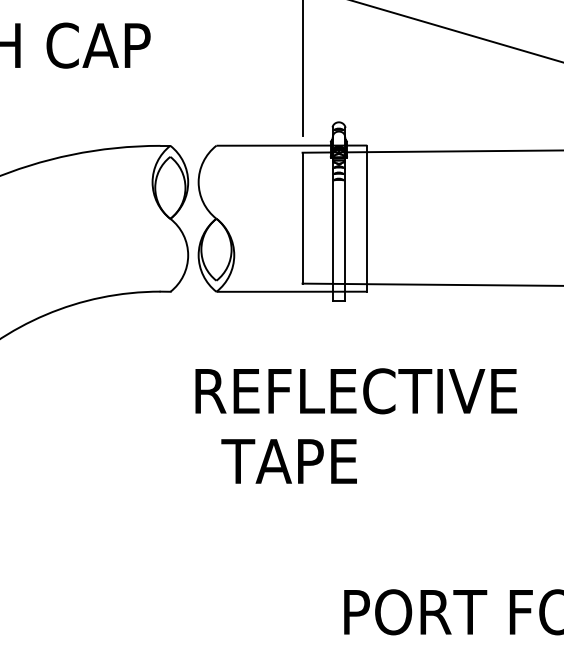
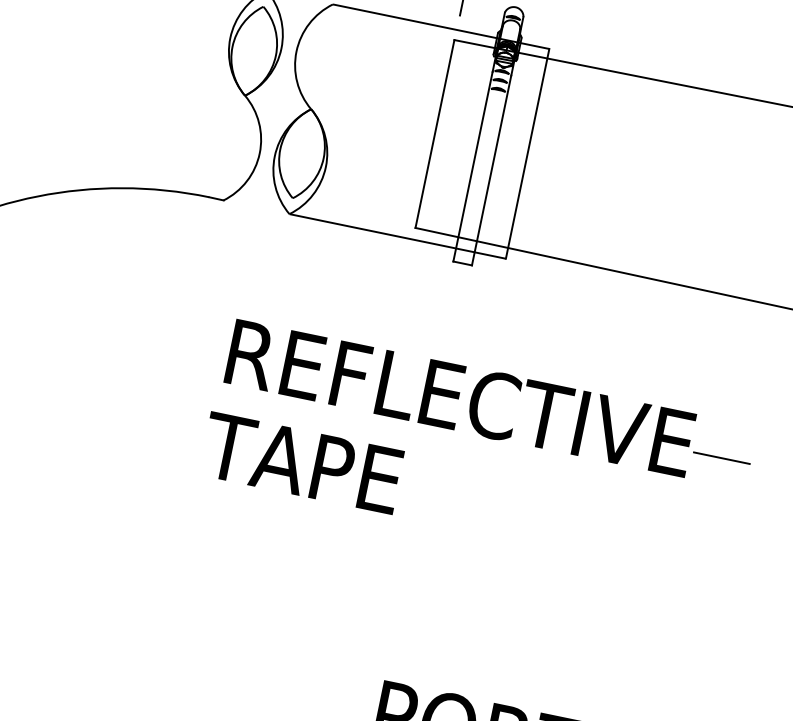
line: (538, 395) -> (720, 458), added
text: (288, 461) -> (300, 462), moved

